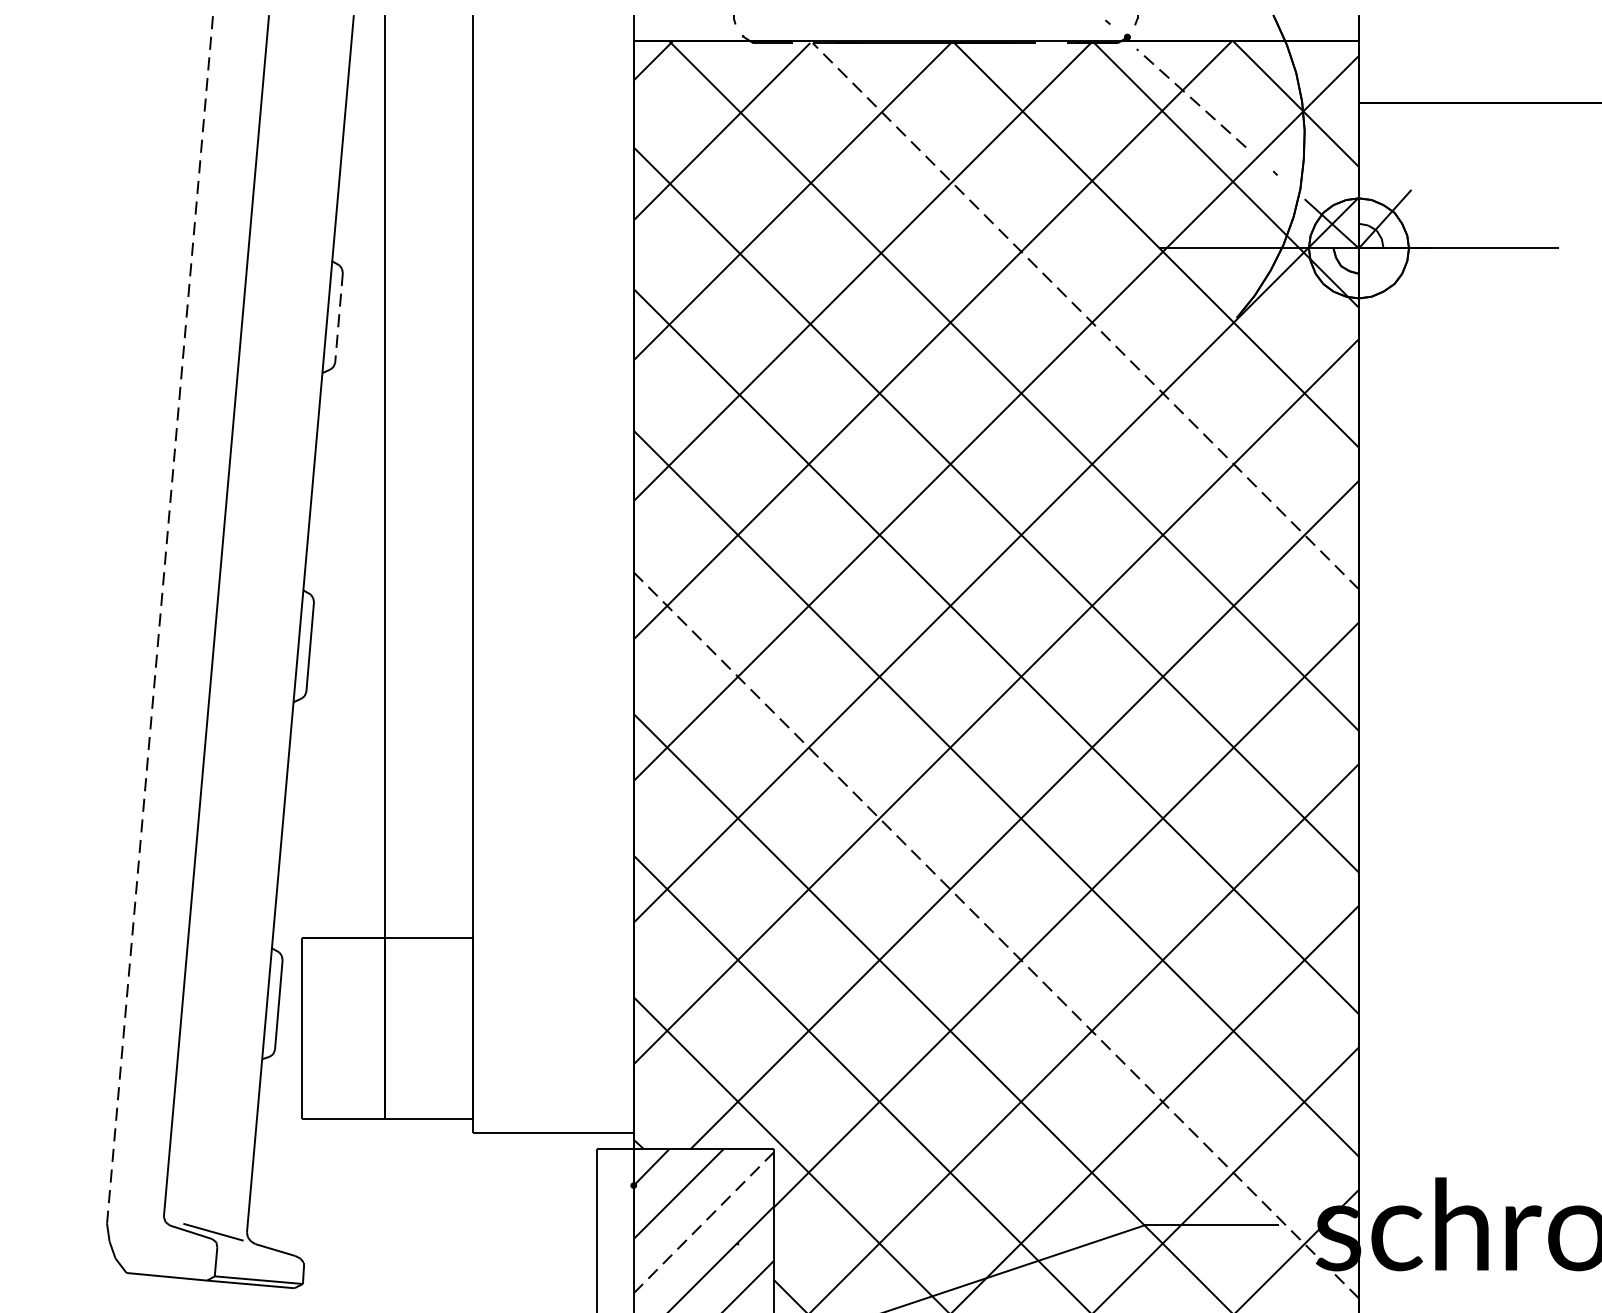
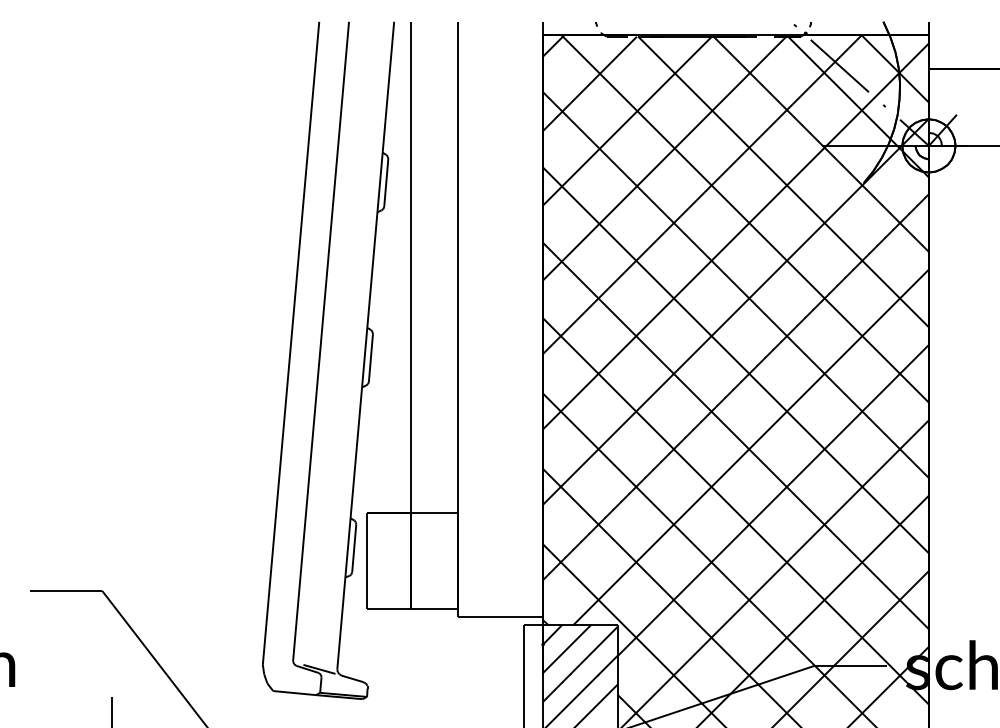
line: (1190, 97) -> (839, 65), dashed -> solid
line: (1085, 315) -> (783, 181), dashed -> solid
line: (339, 319) -> (386, 183), dashed -> solid
line: (160, 619) -> (291, 343), dashed -> solid
line: (997, 935) -> (736, 511), dashed -> solid
line: (704, 1223) -> (580, 664), dashed -> solid

